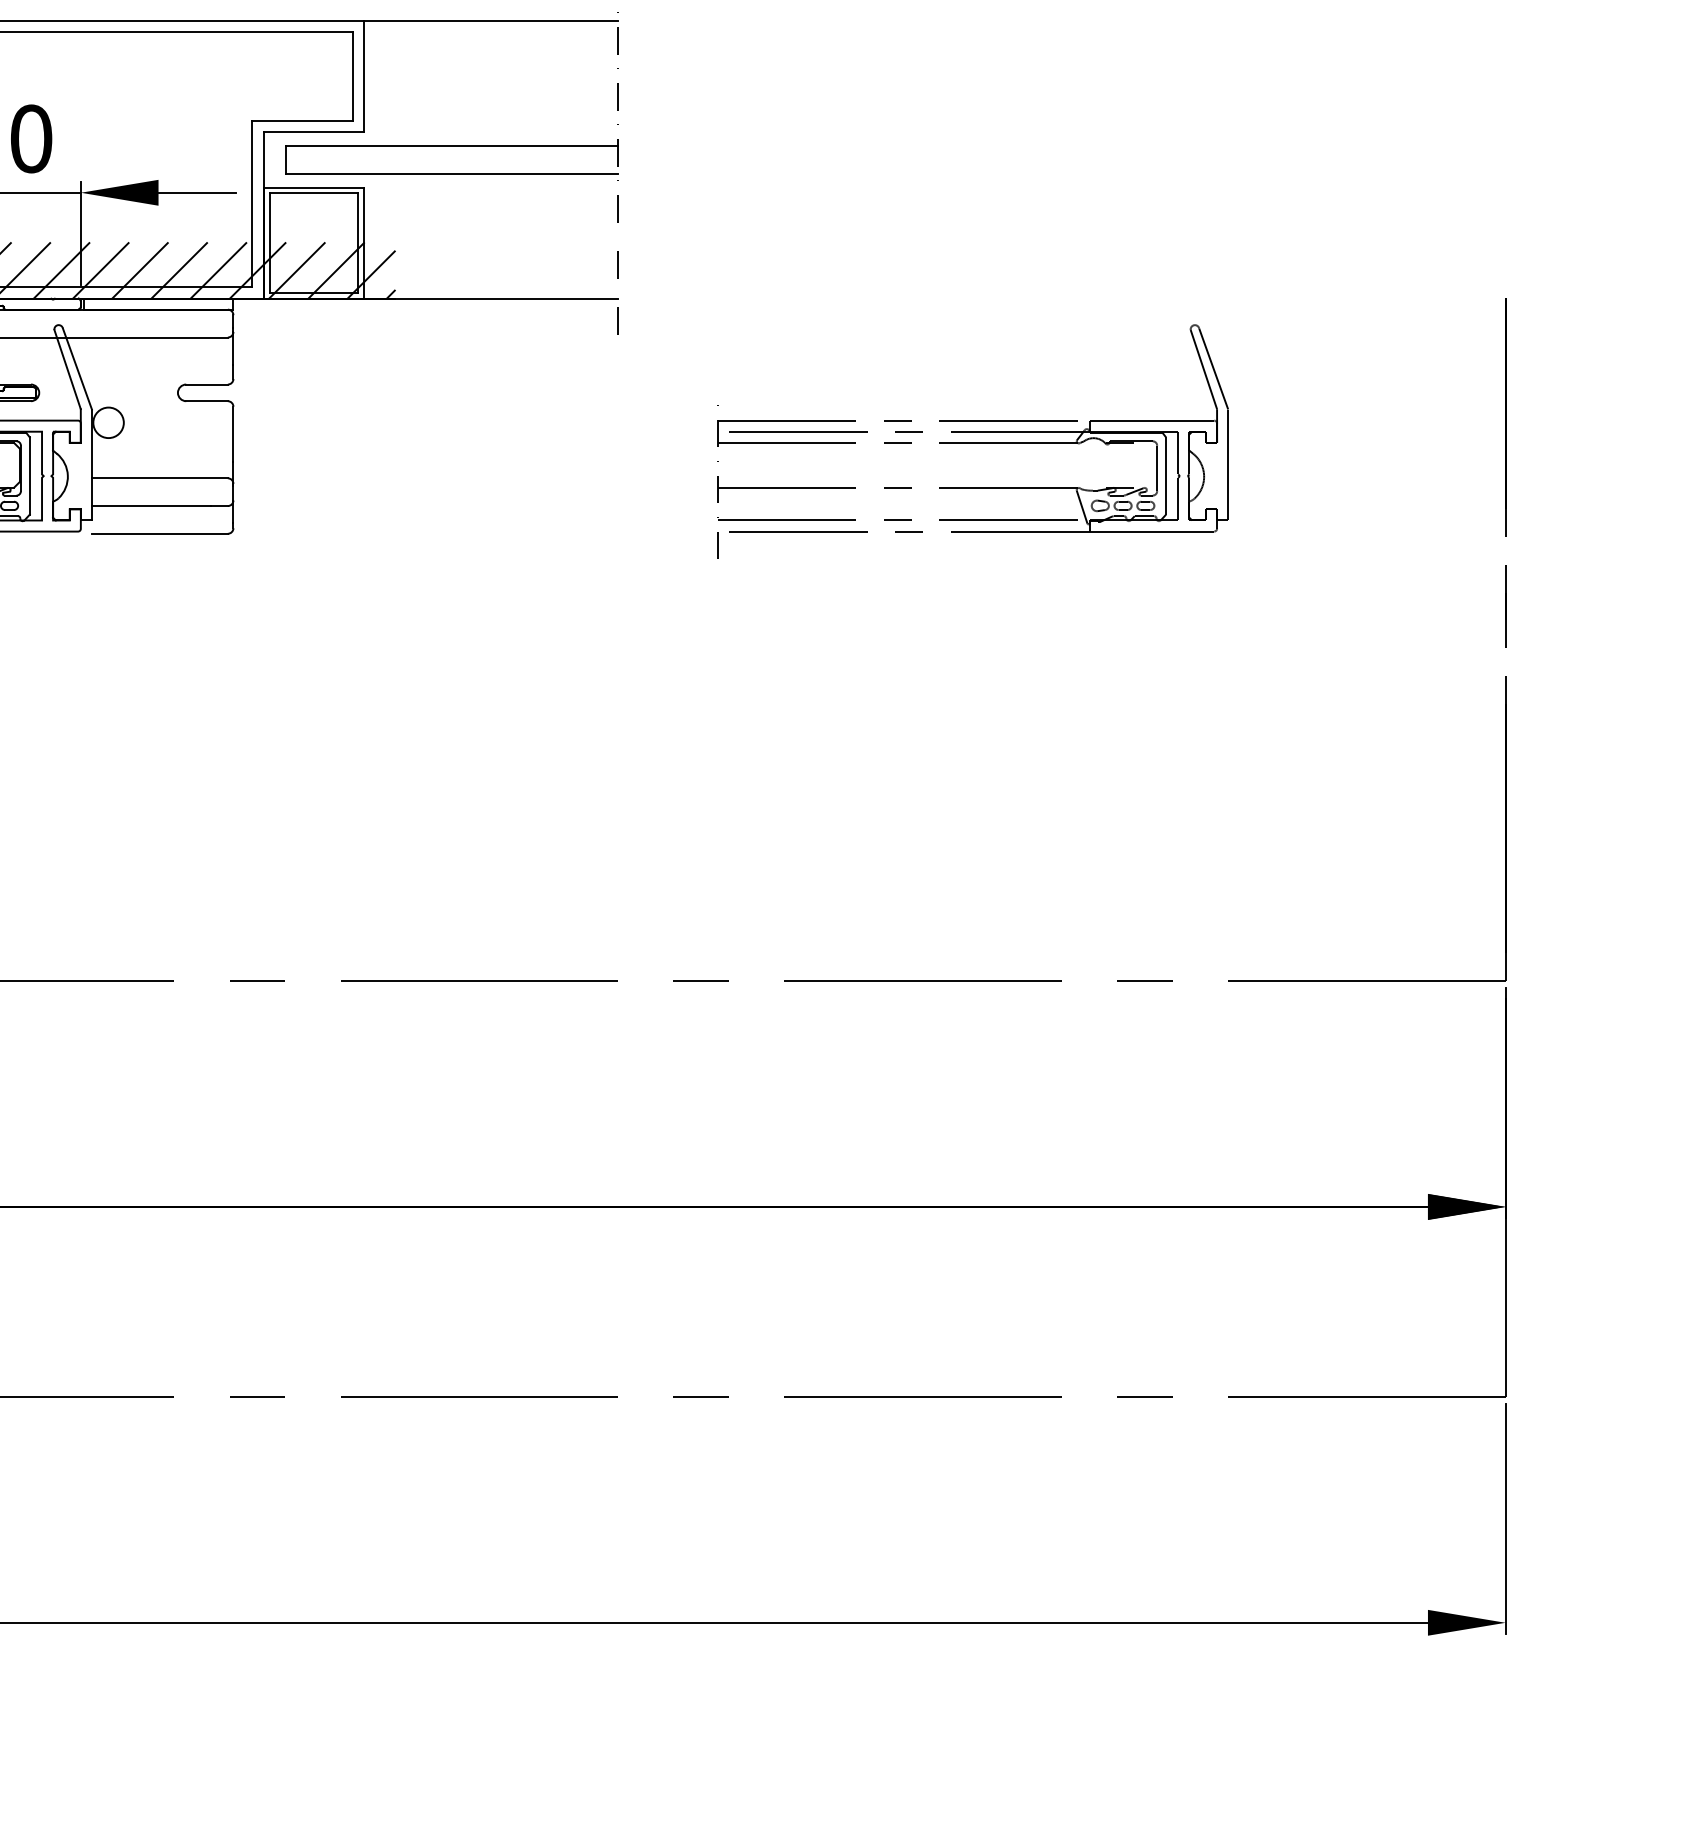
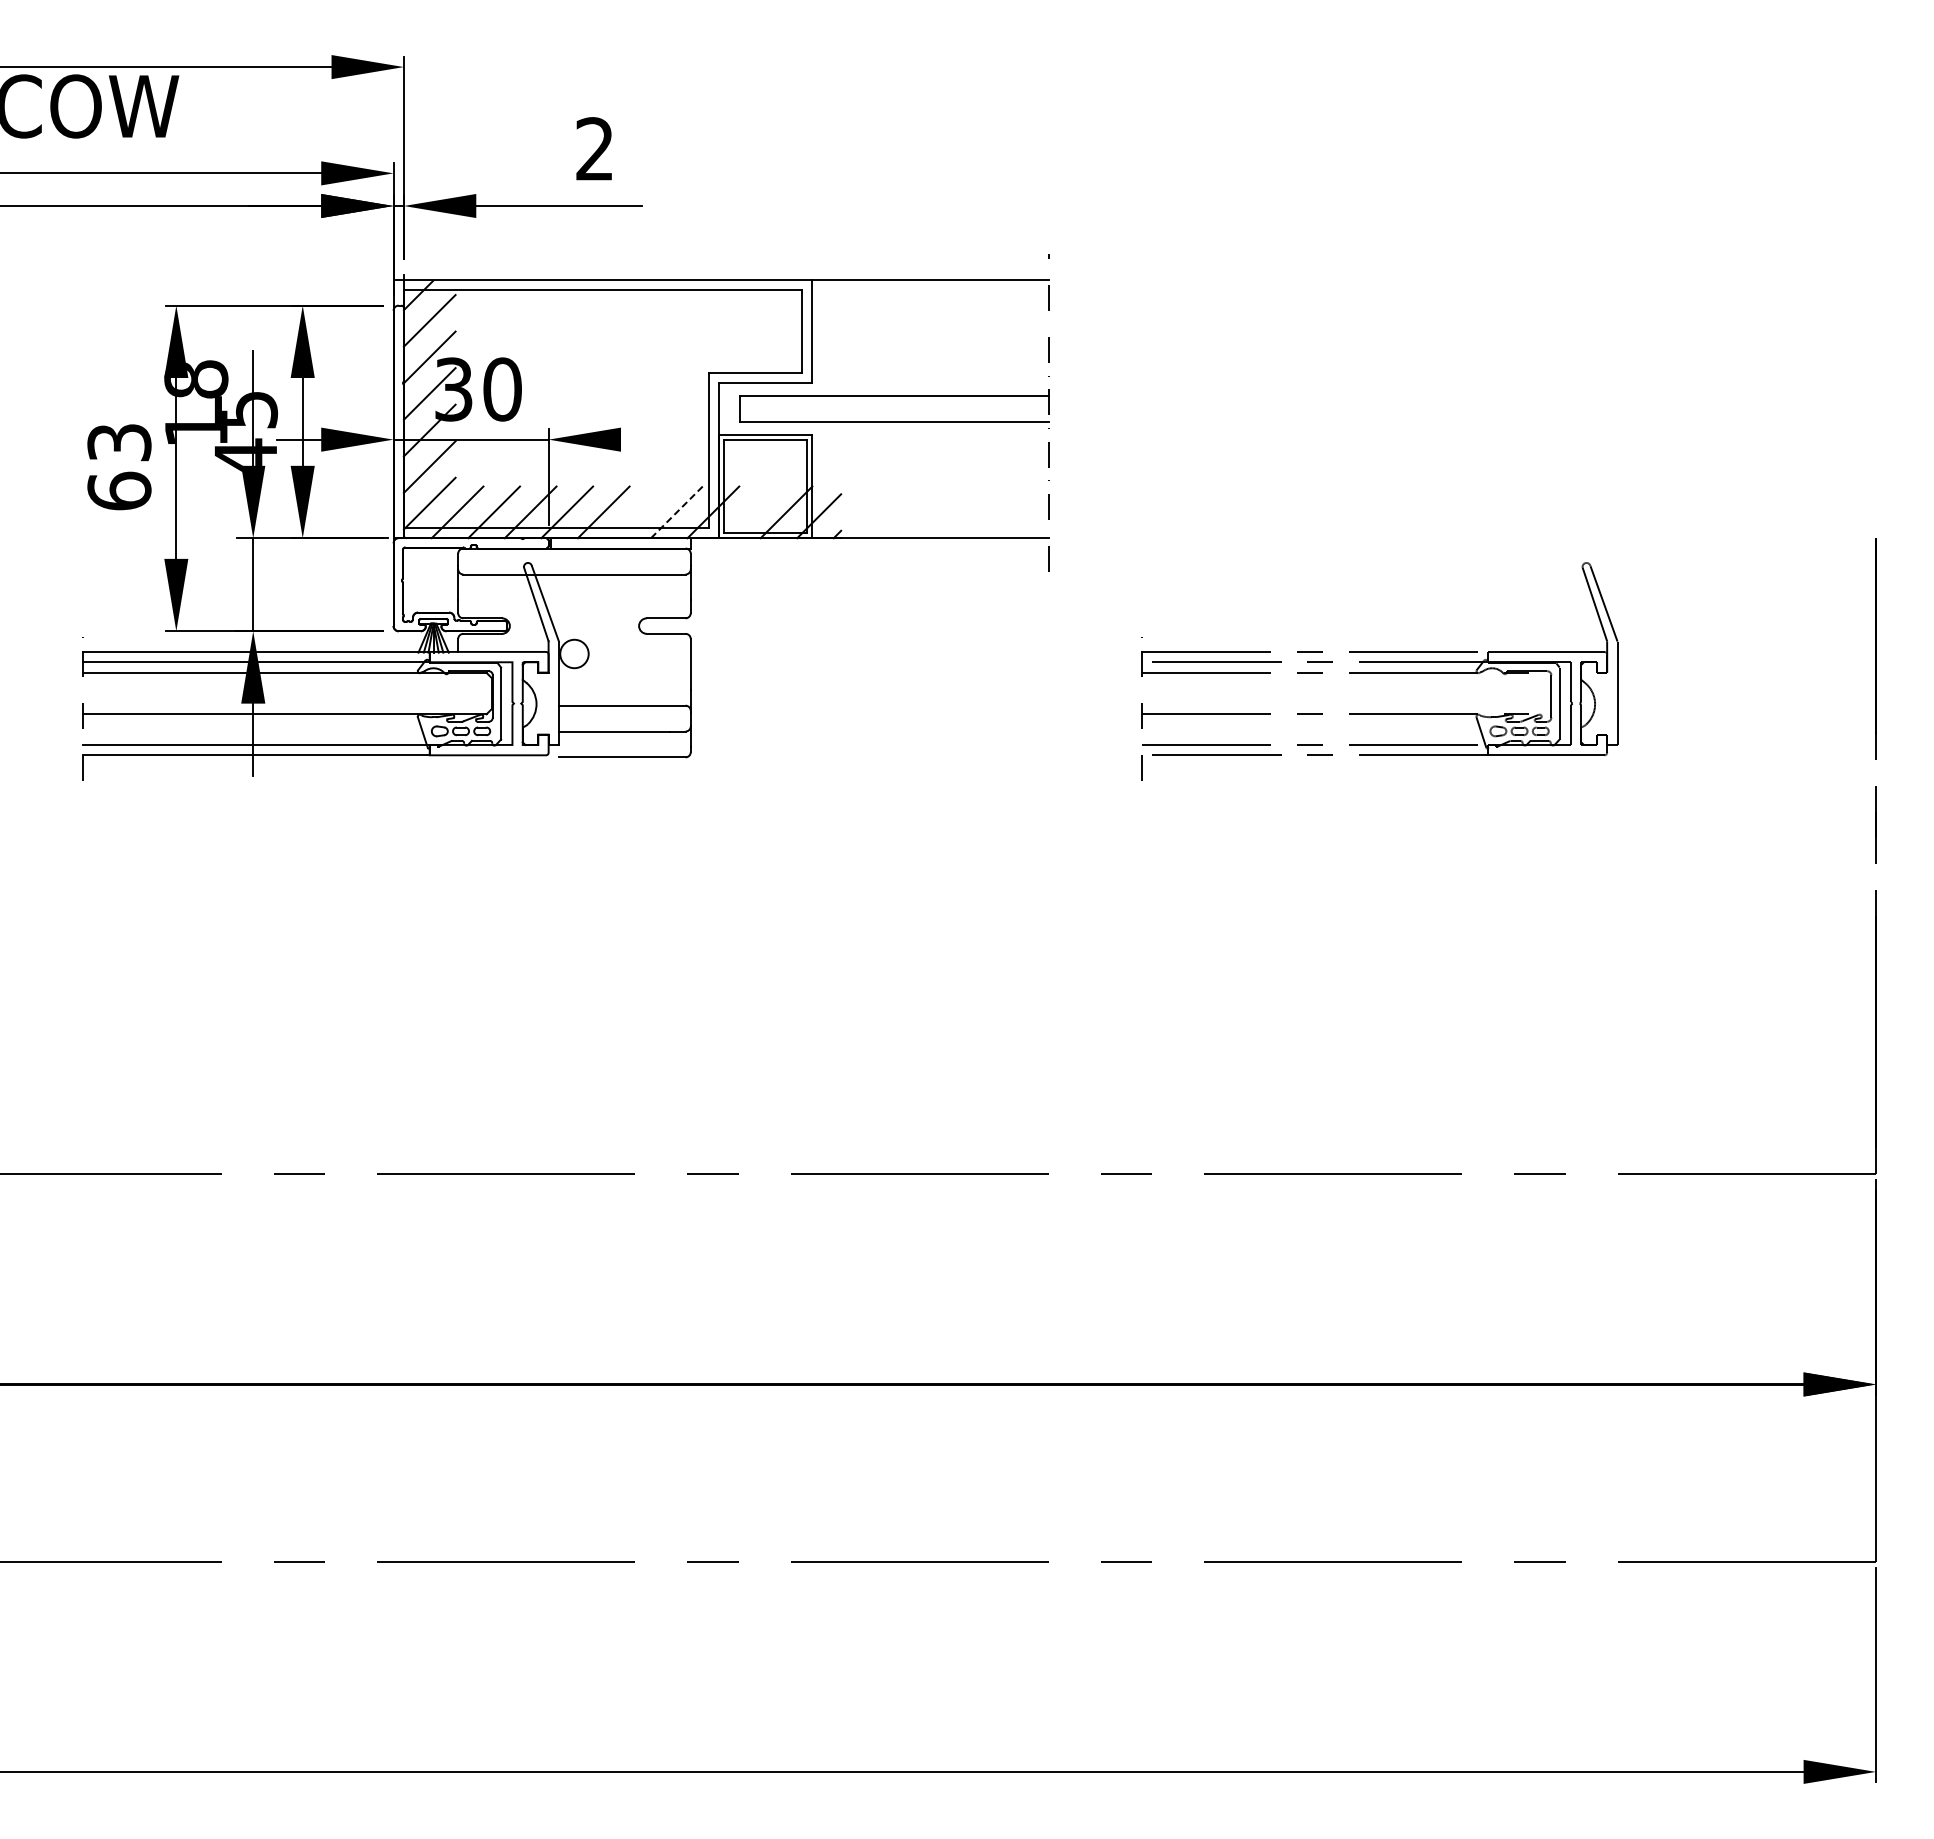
line: (197, 192) -> (657, 439), removed
line: (179, 270) -> (640, 512), removed
line: (218, 270) -> (676, 512), solid -> dashed
line: (296, 270) -> (749, 512), removed

